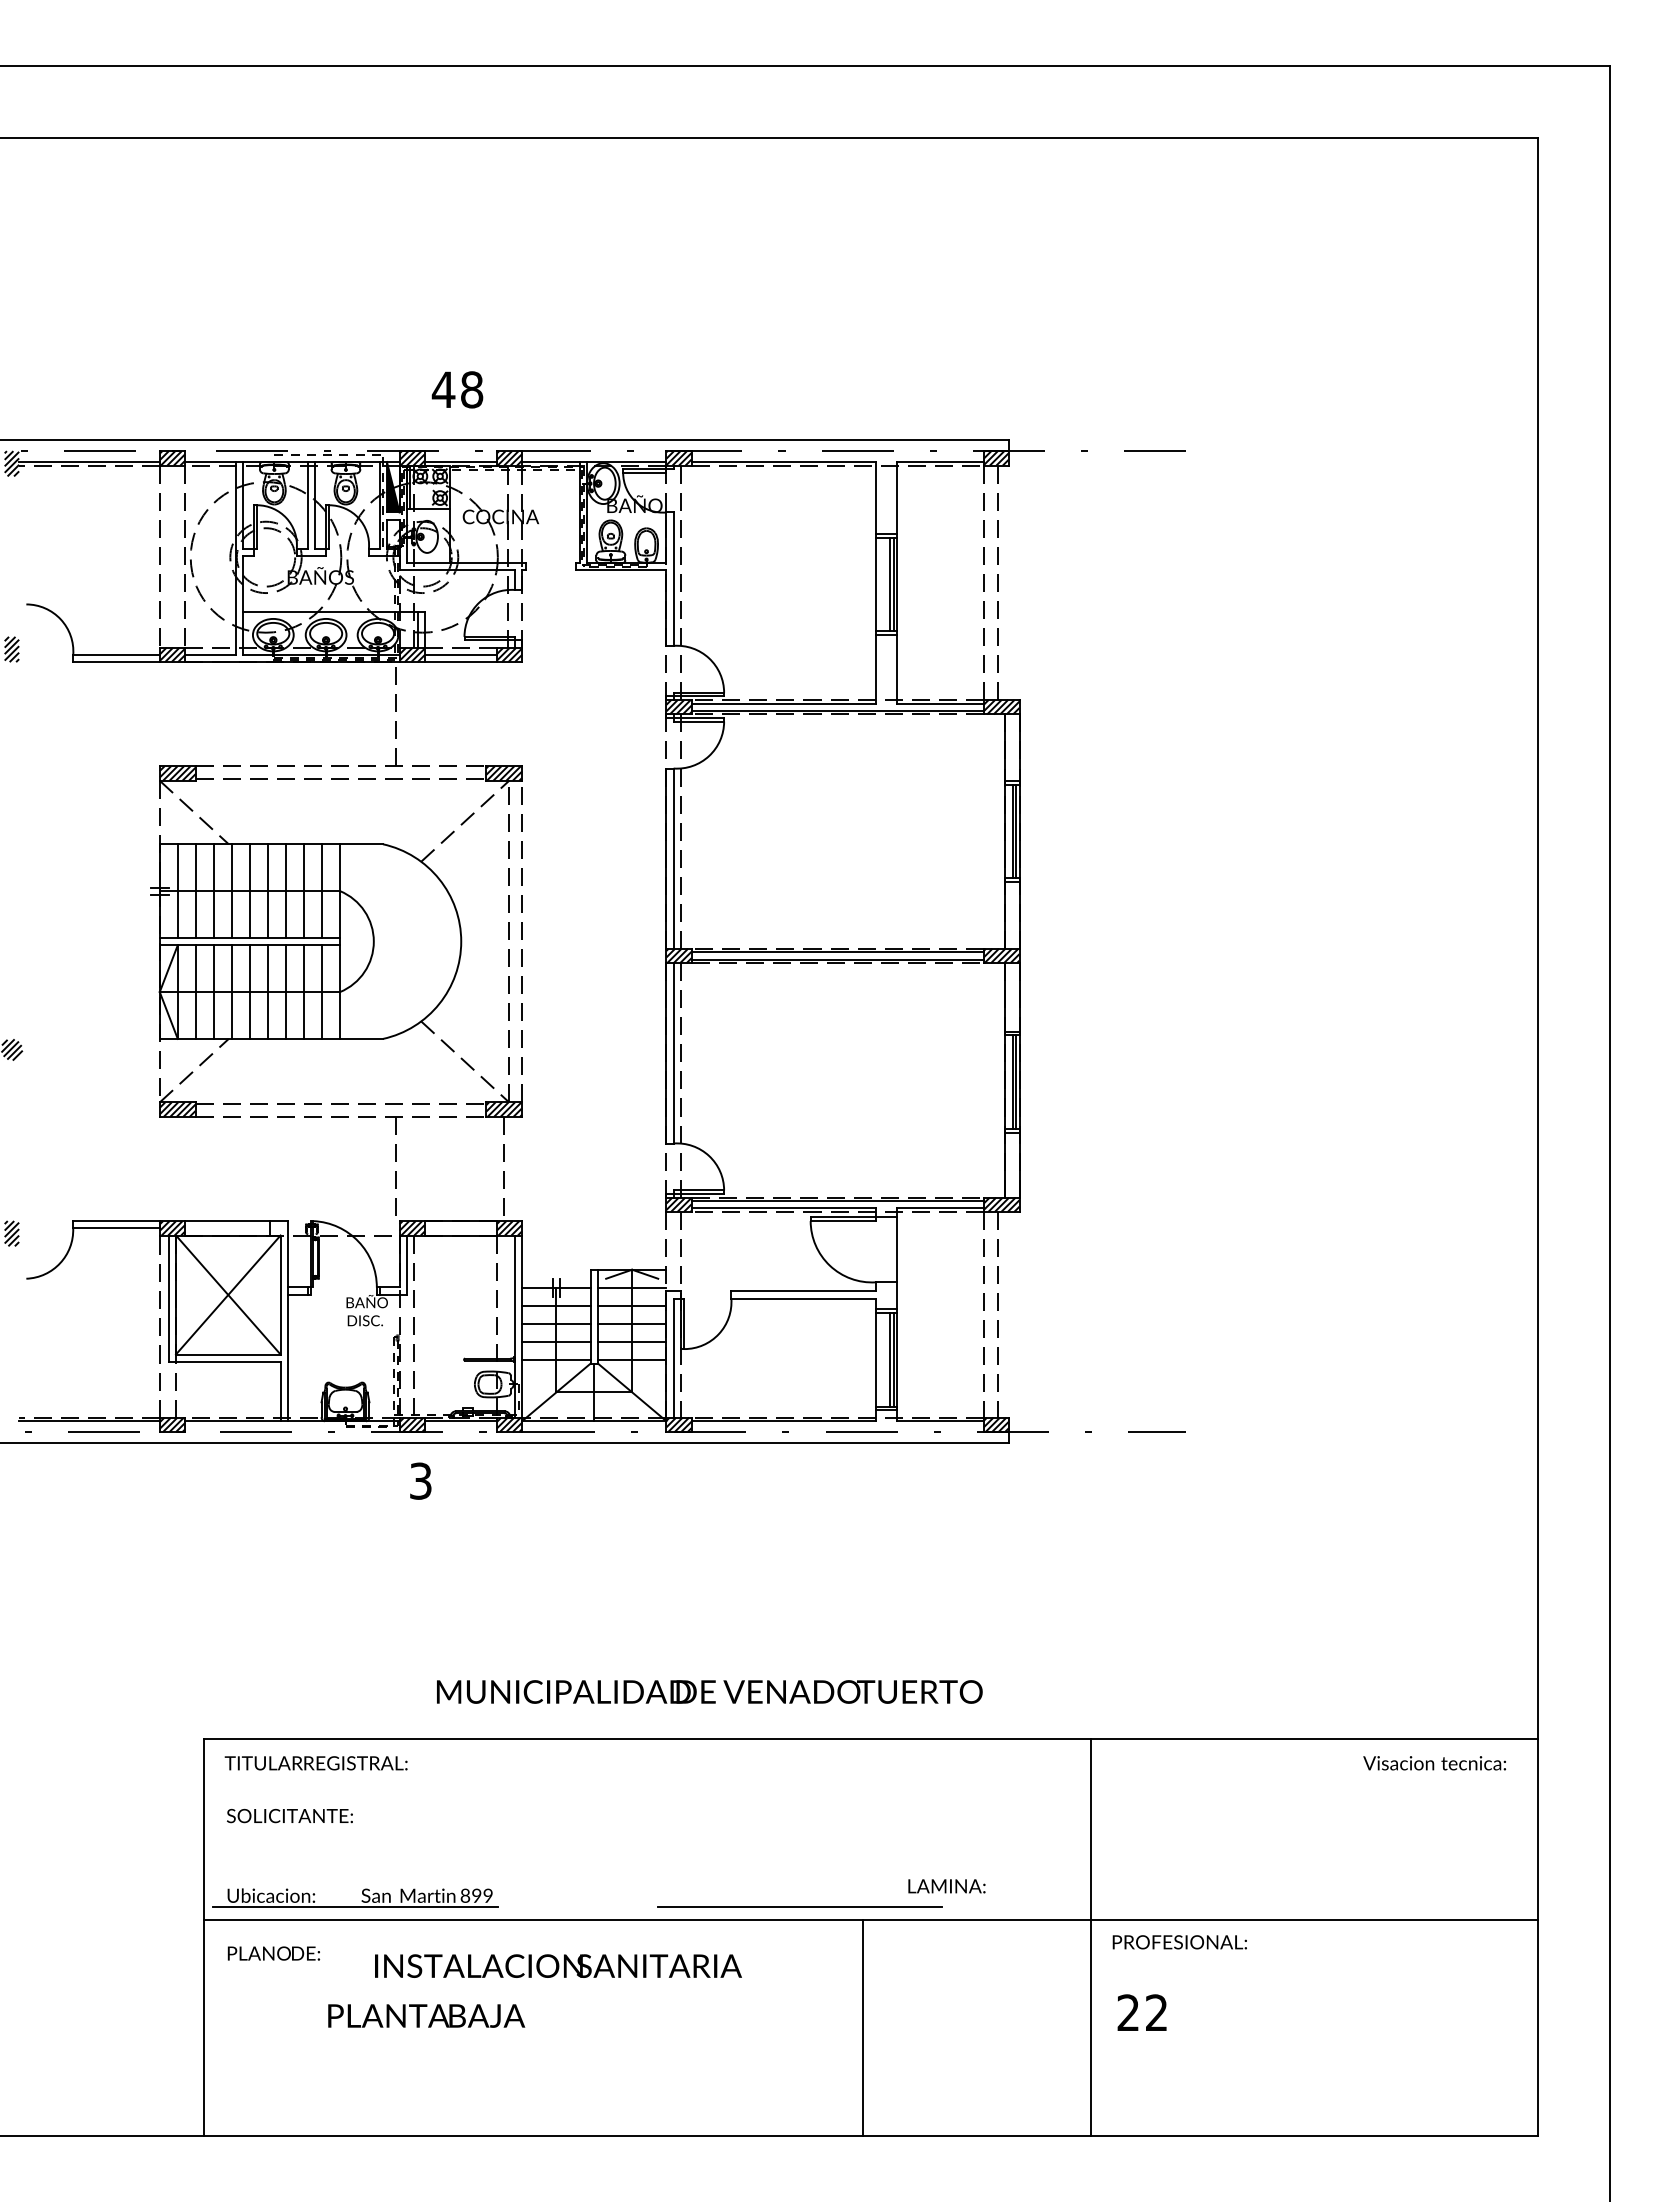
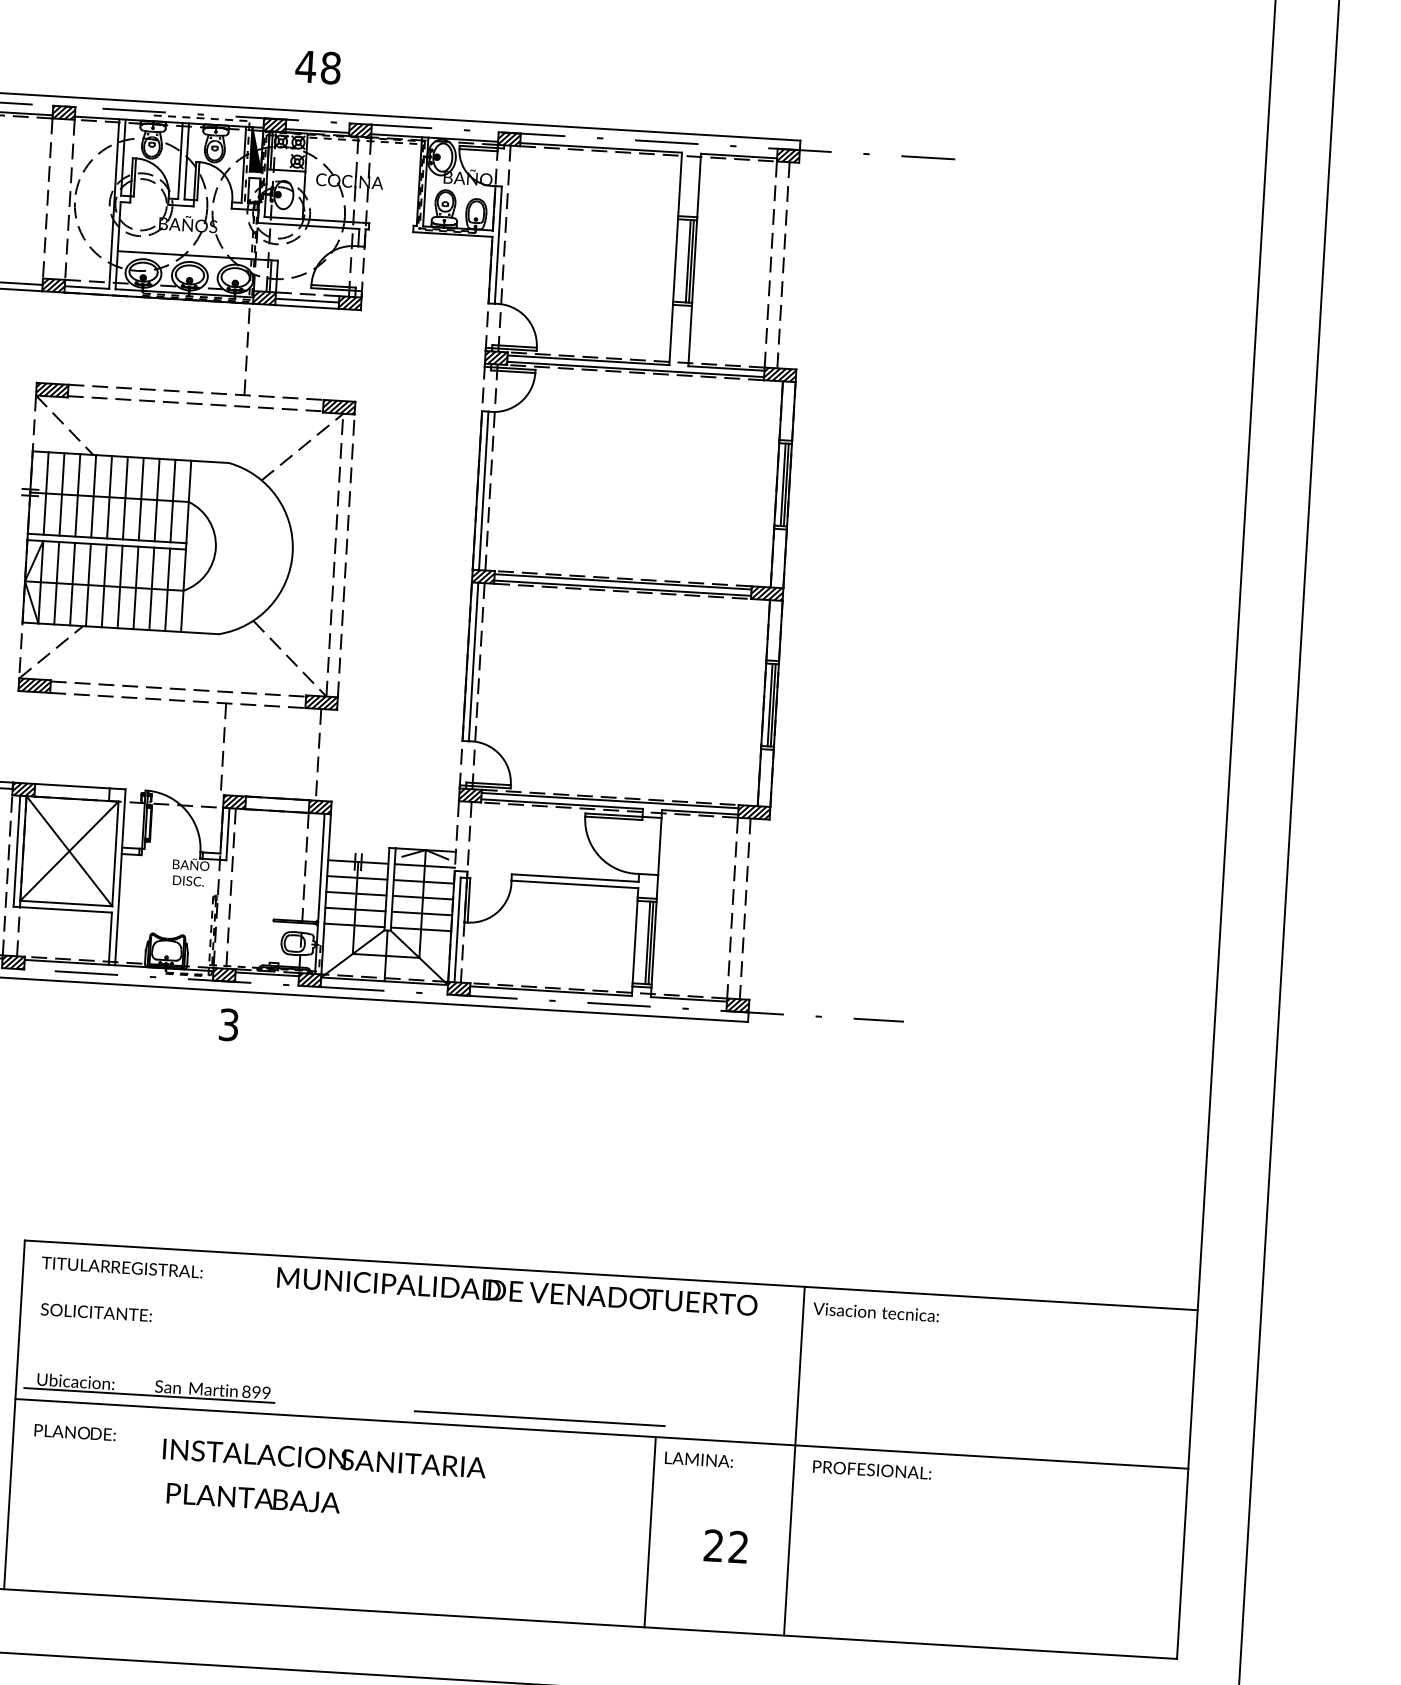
text: (709, 1691) -> (517, 1291), moved
text: (1434, 1763) -> (875, 1312), moved
text: (946, 1886) -> (698, 1459), moved
text: (1141, 2012) -> (725, 1546), moved
text: (426, 2015) -> (253, 1497), moved
line: (863, 2027) -> (650, 1531), moved

